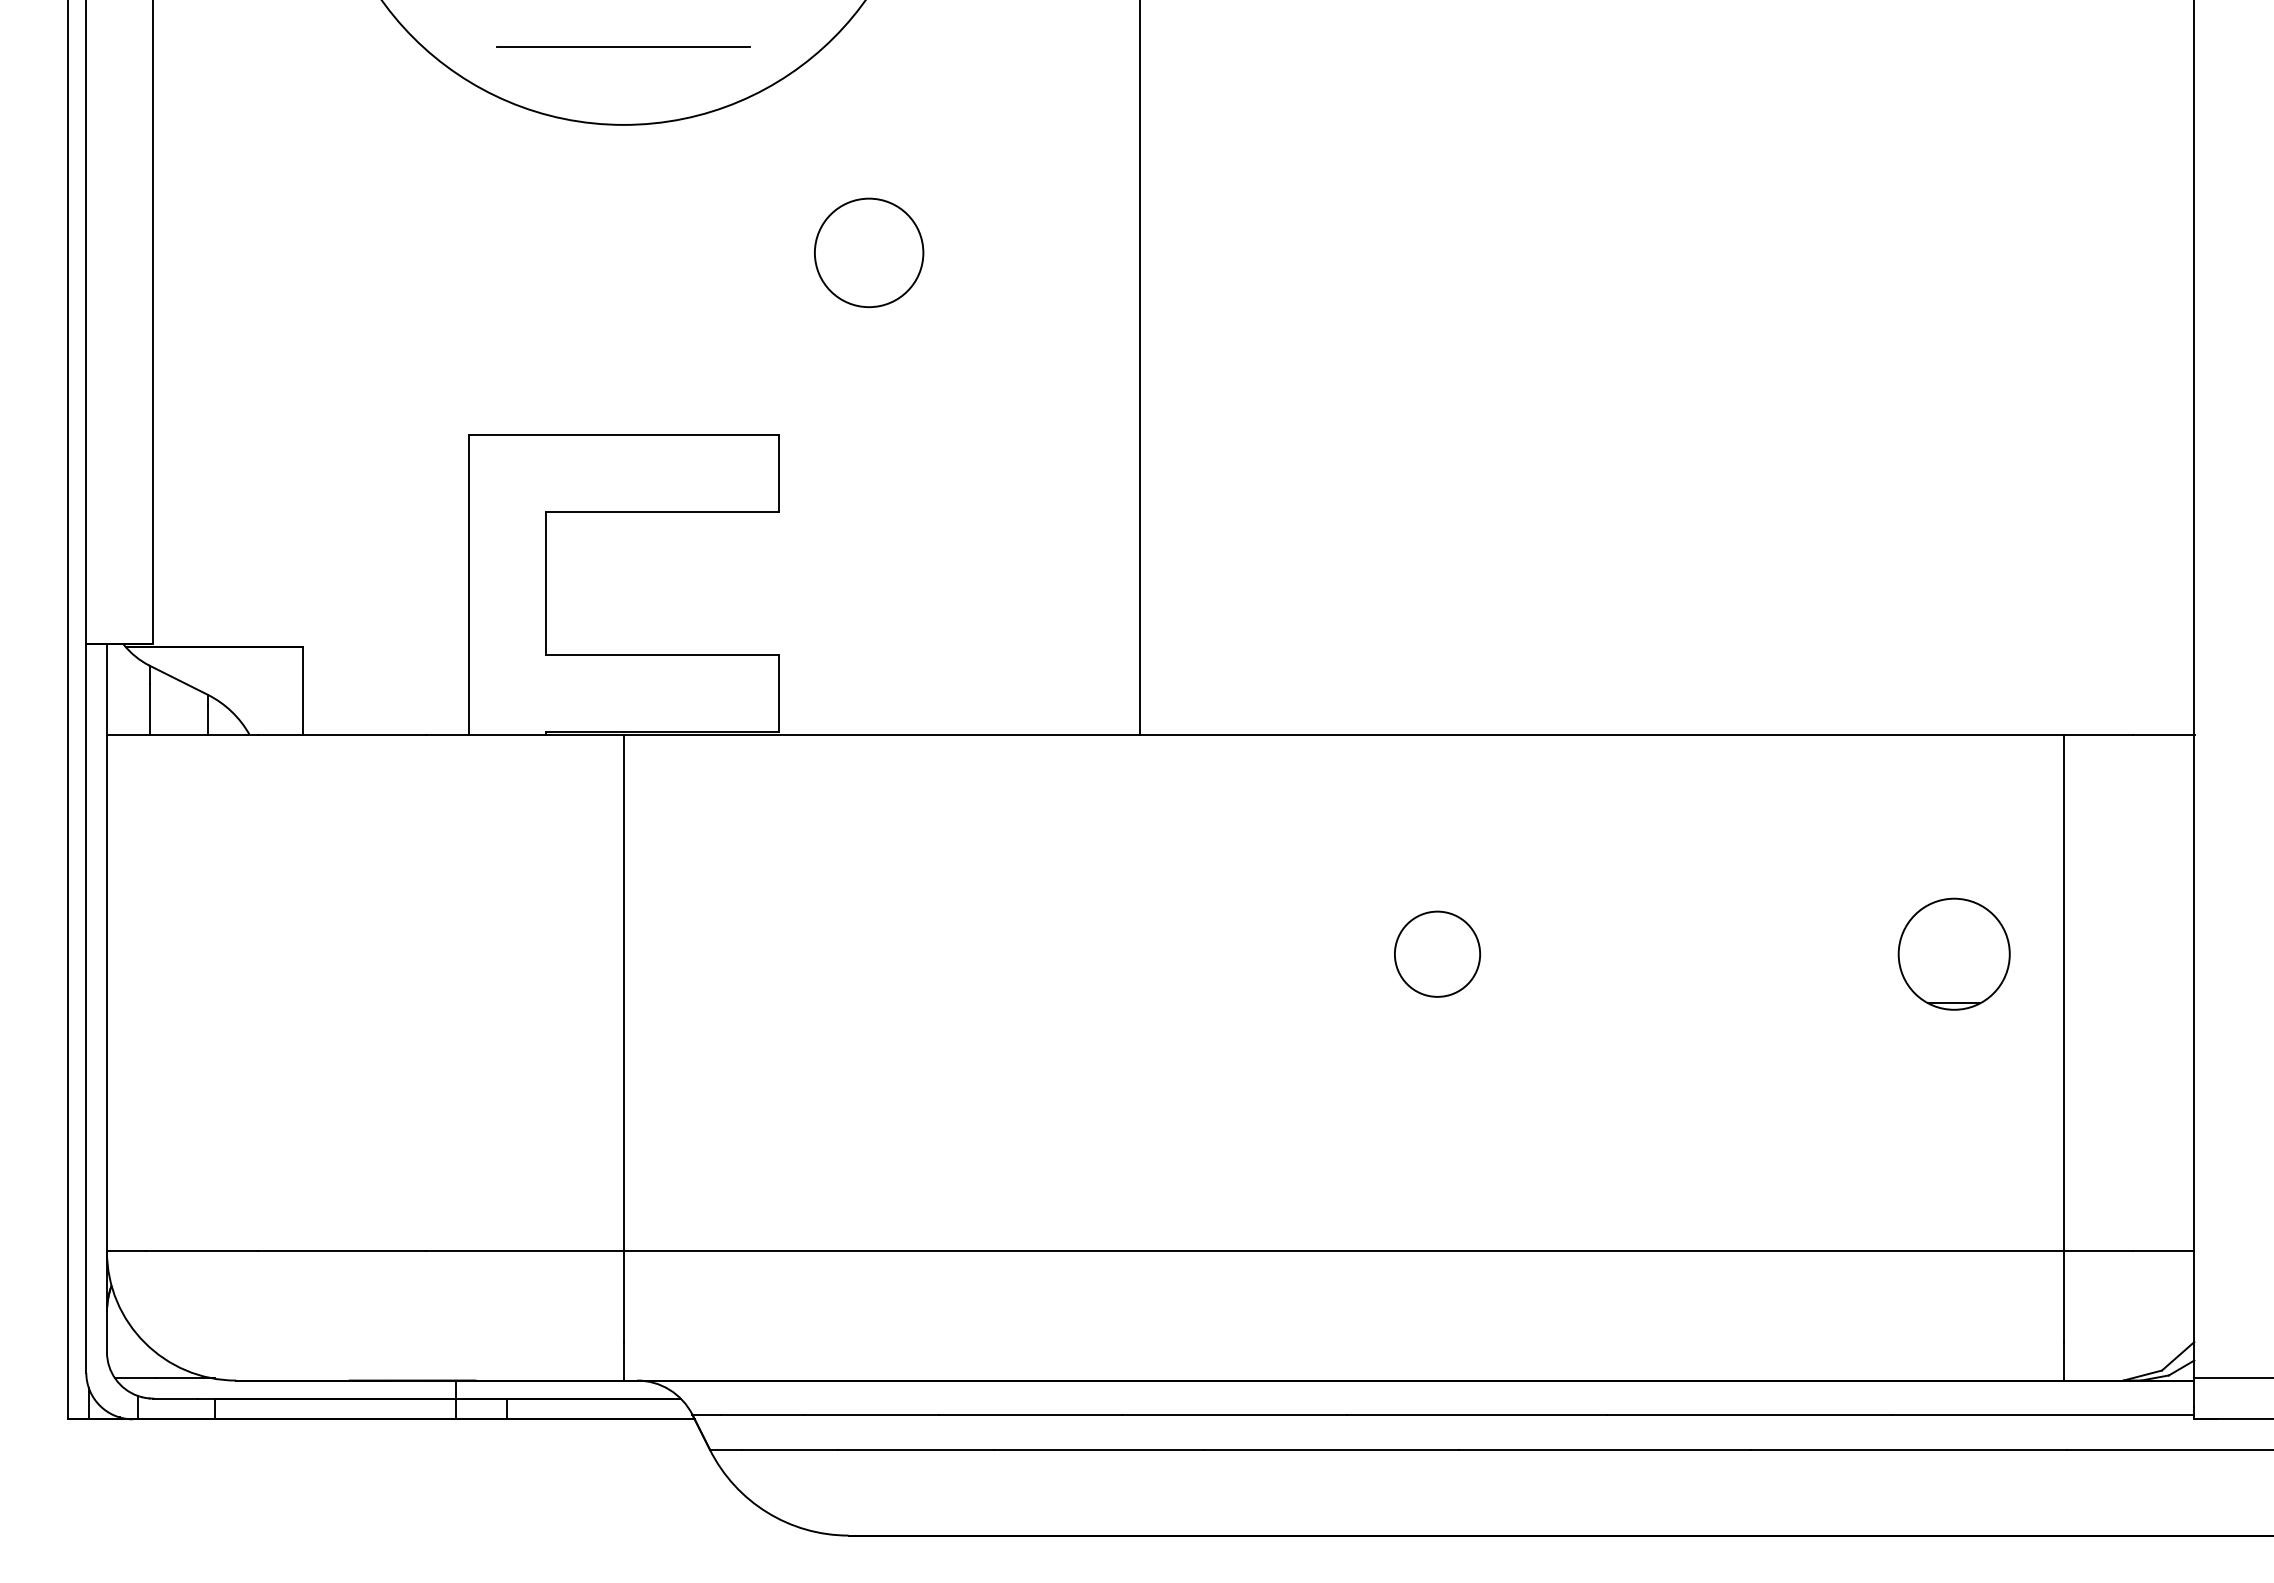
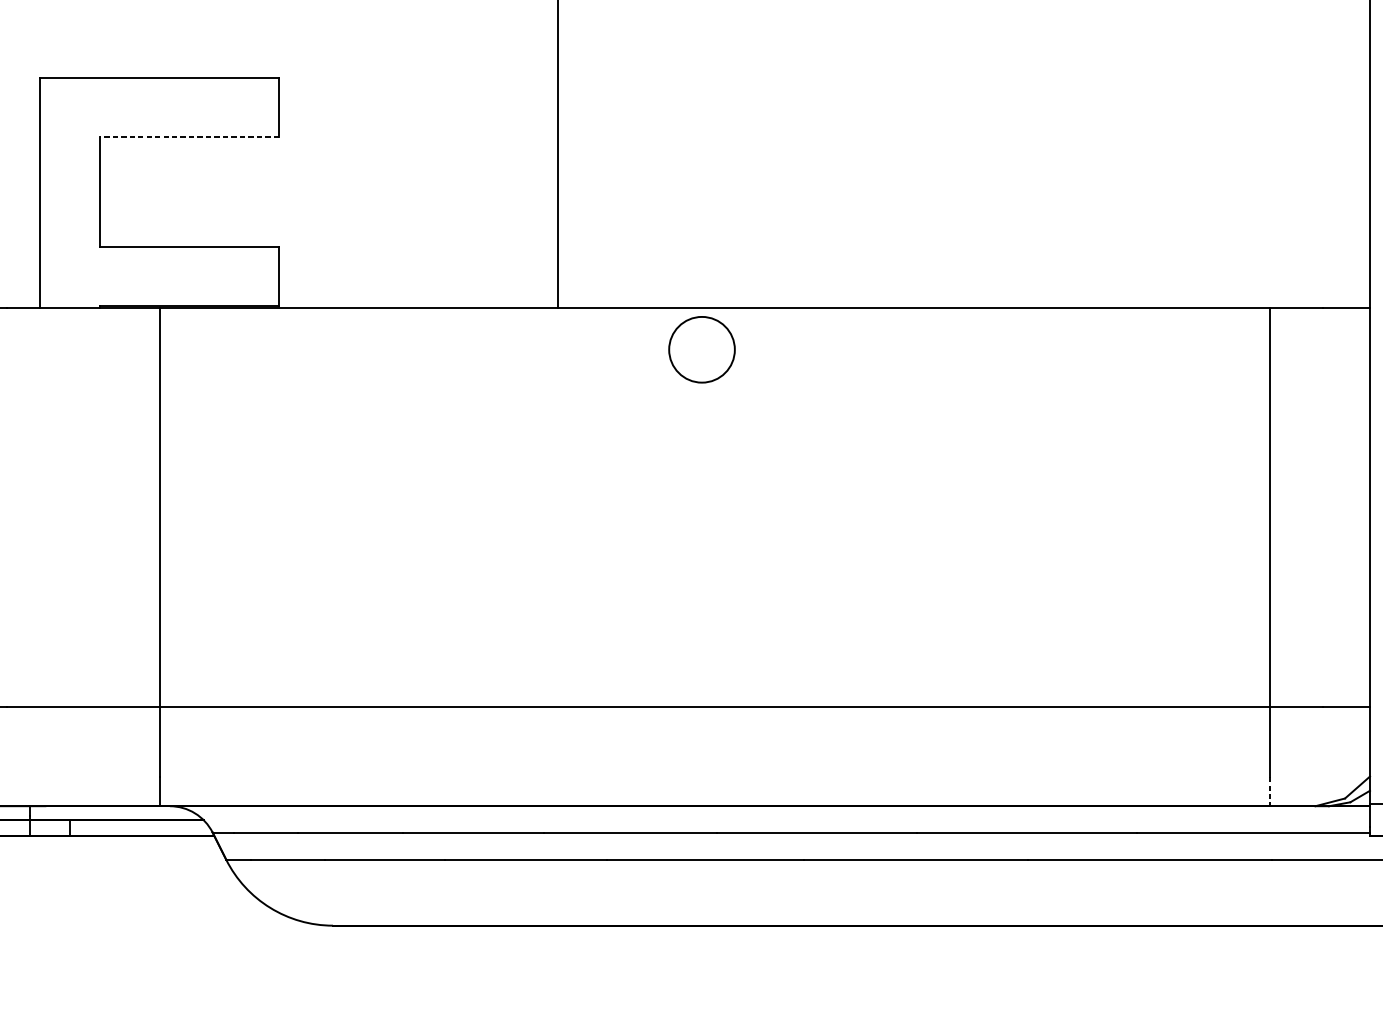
line: (661, 512) -> (188, 137), solid -> dashed
circle: (1437, 953) -> (702, 349), moved
part: (1953, 953) -> (1184, 477), removed
line: (2064, 1361) -> (1269, 791), solid -> dashed

